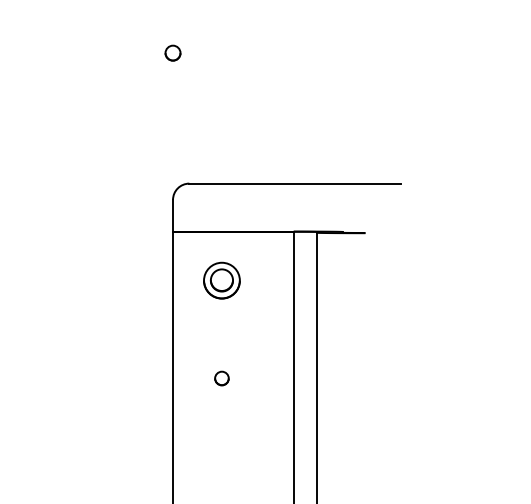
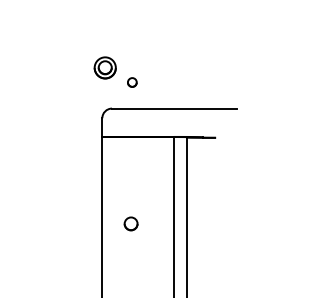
part: (173, 53) -> (132, 82), moved
part: (220, 279) -> (104, 67), moved
part: (222, 378) -> (131, 223), size x1.6

